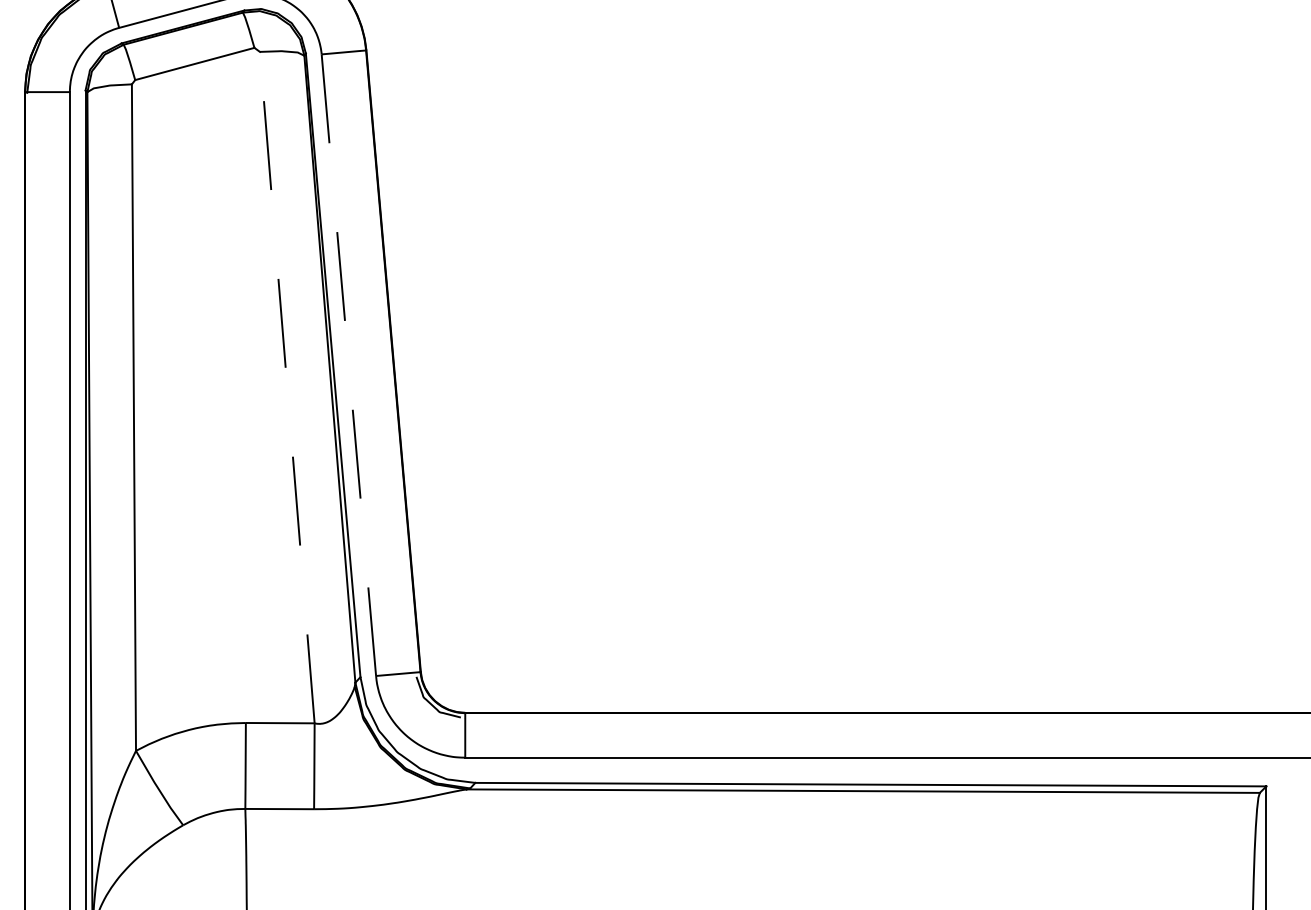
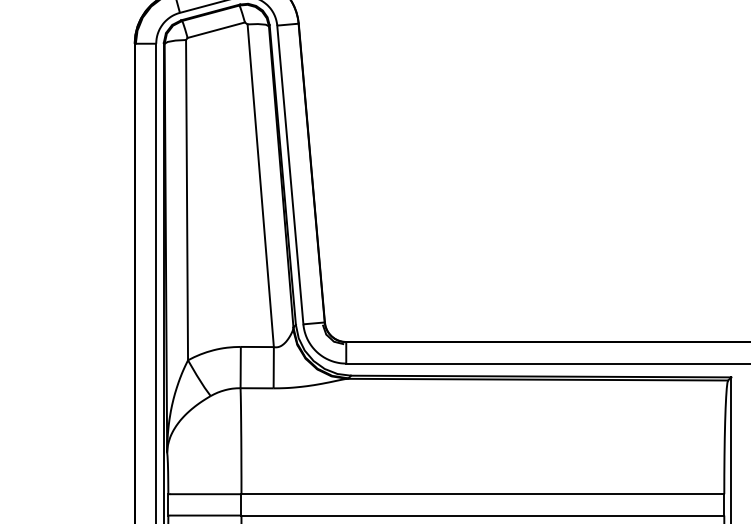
line: (349, 364) -> (290, 174), dashed -> solid
line: (286, 387) -> (260, 185), dashed -> solid

